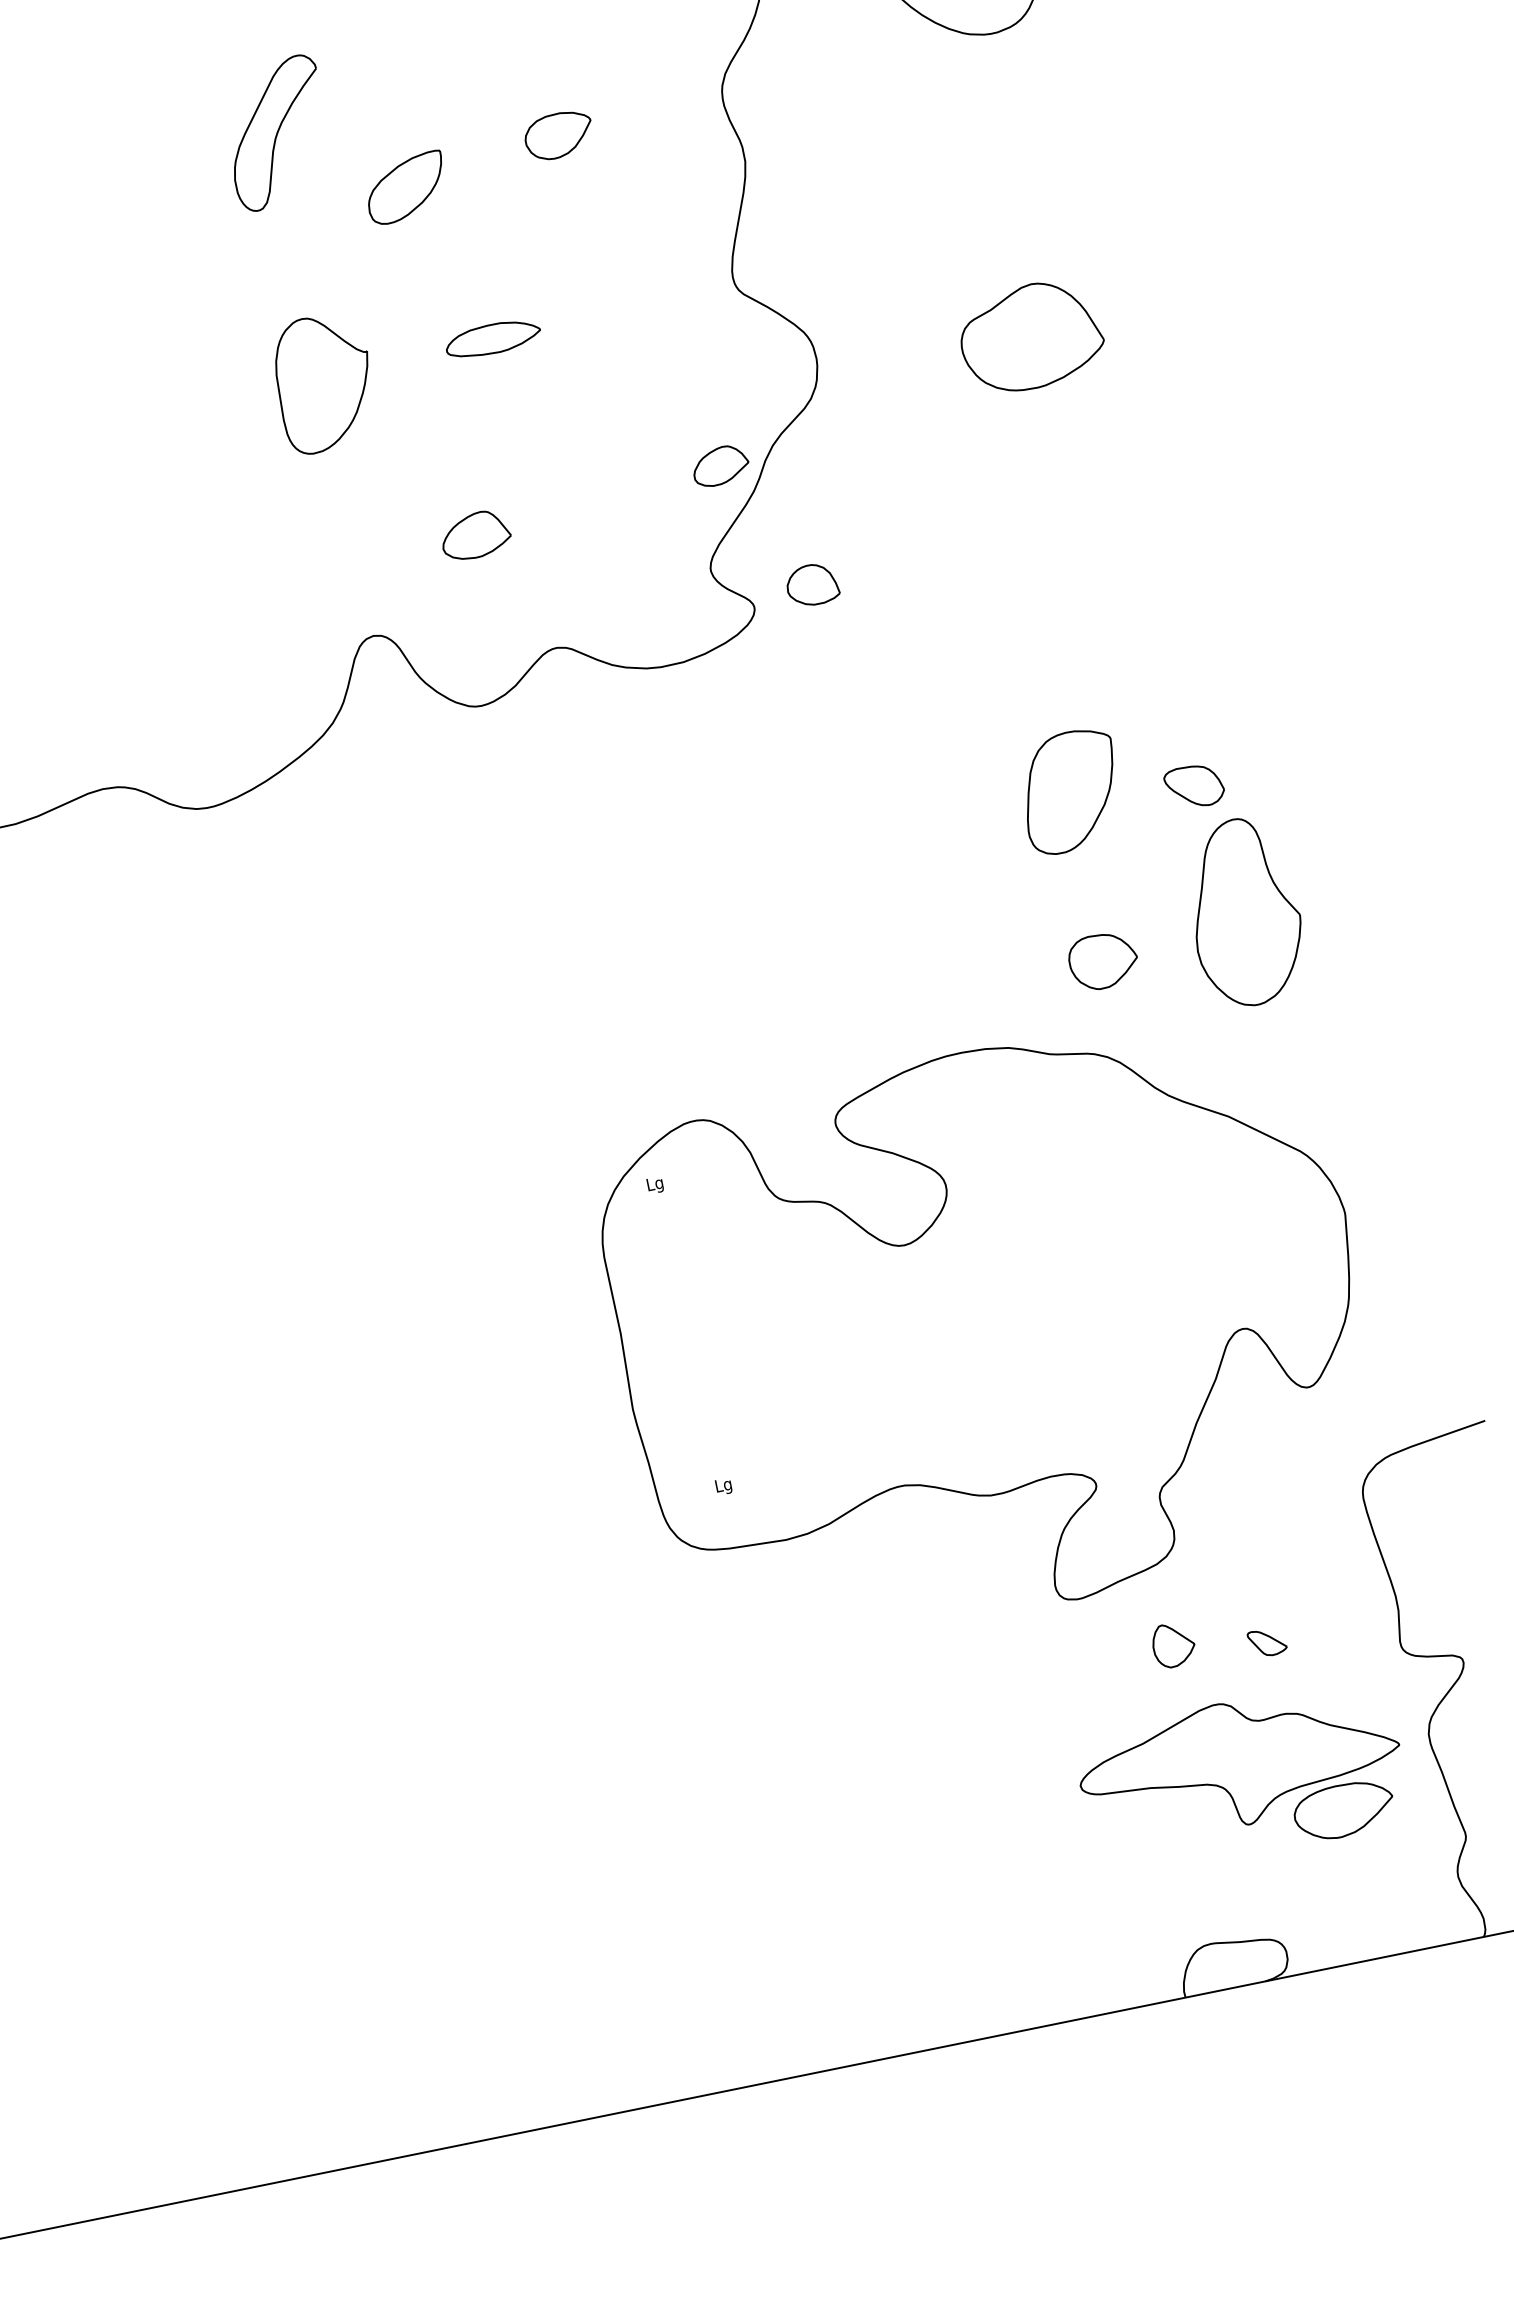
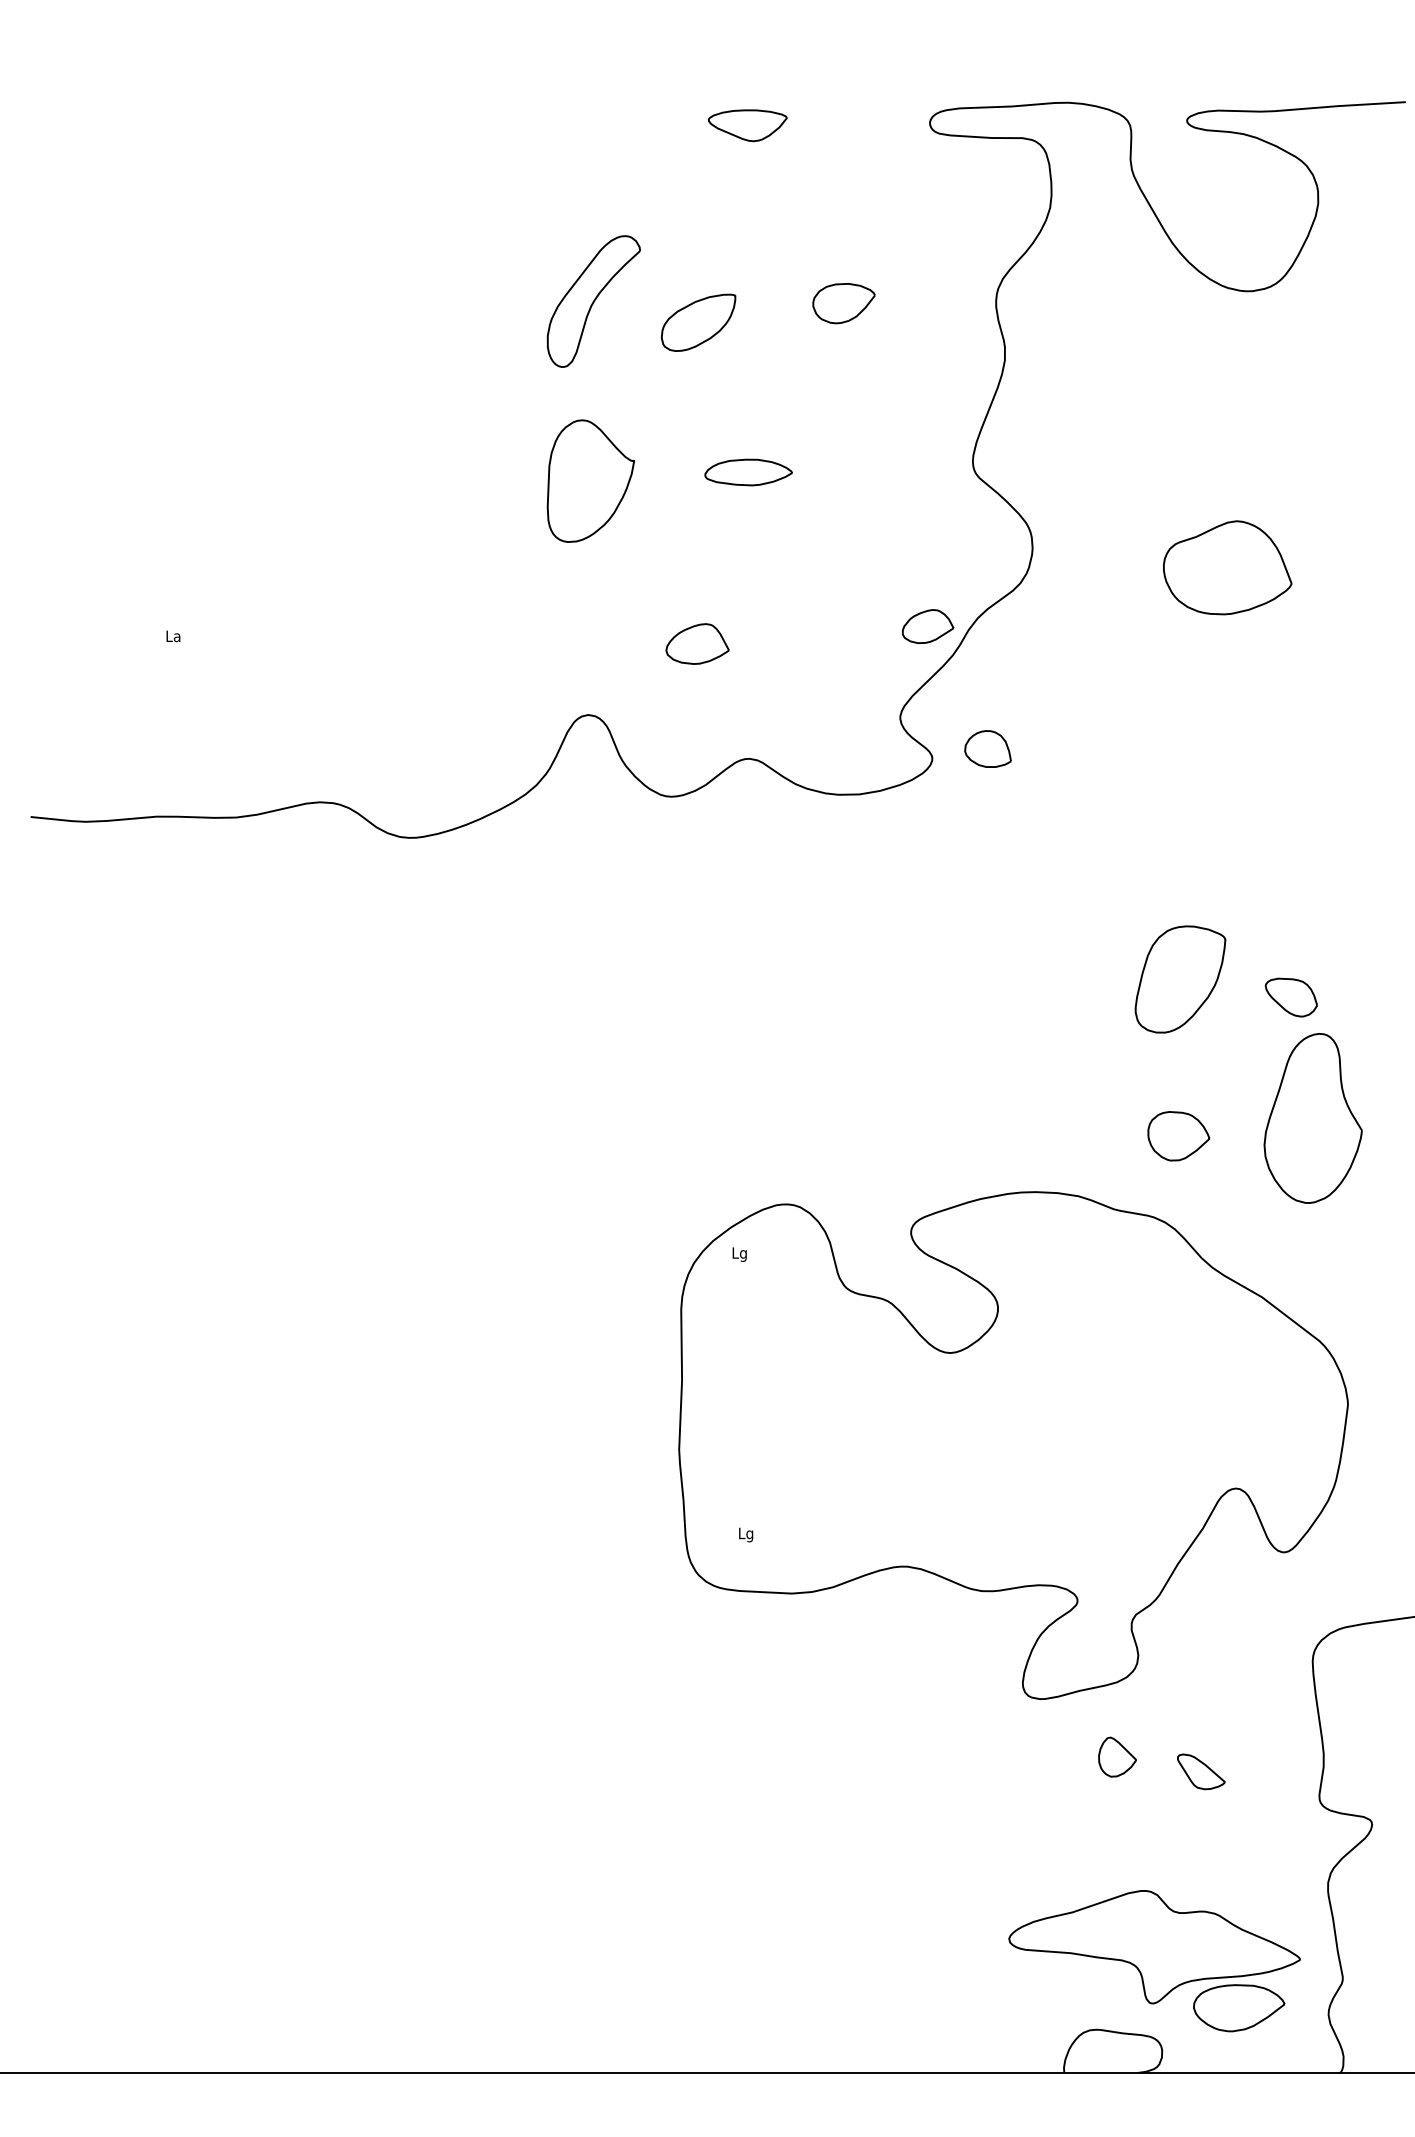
part: (276, 133) -> (593, 301), moved
part: (1267, 1642) -> (1201, 1771), size x1.43
part: (1242, 1778) -> (1154, 1961), moved

